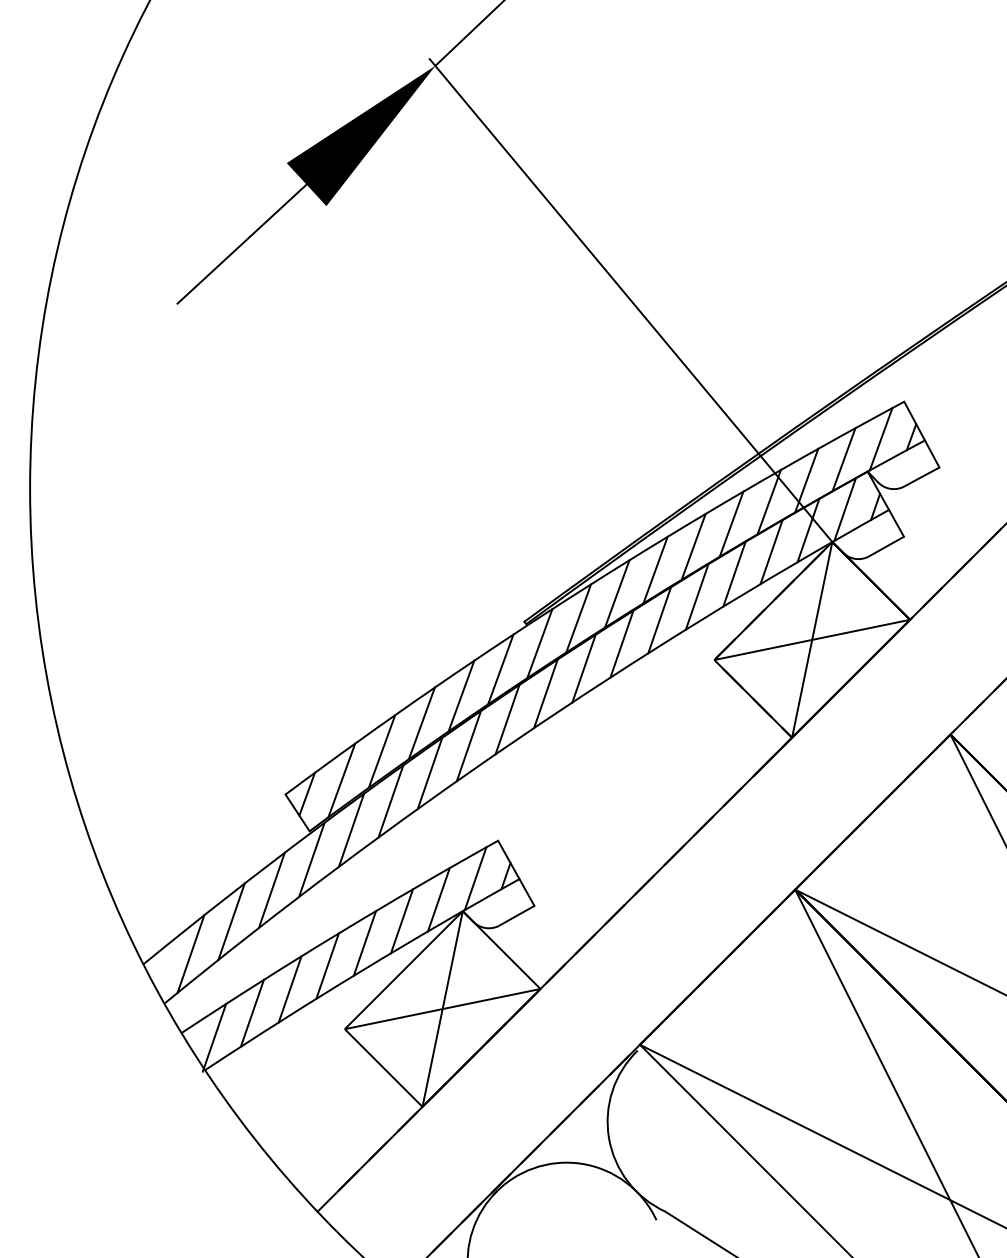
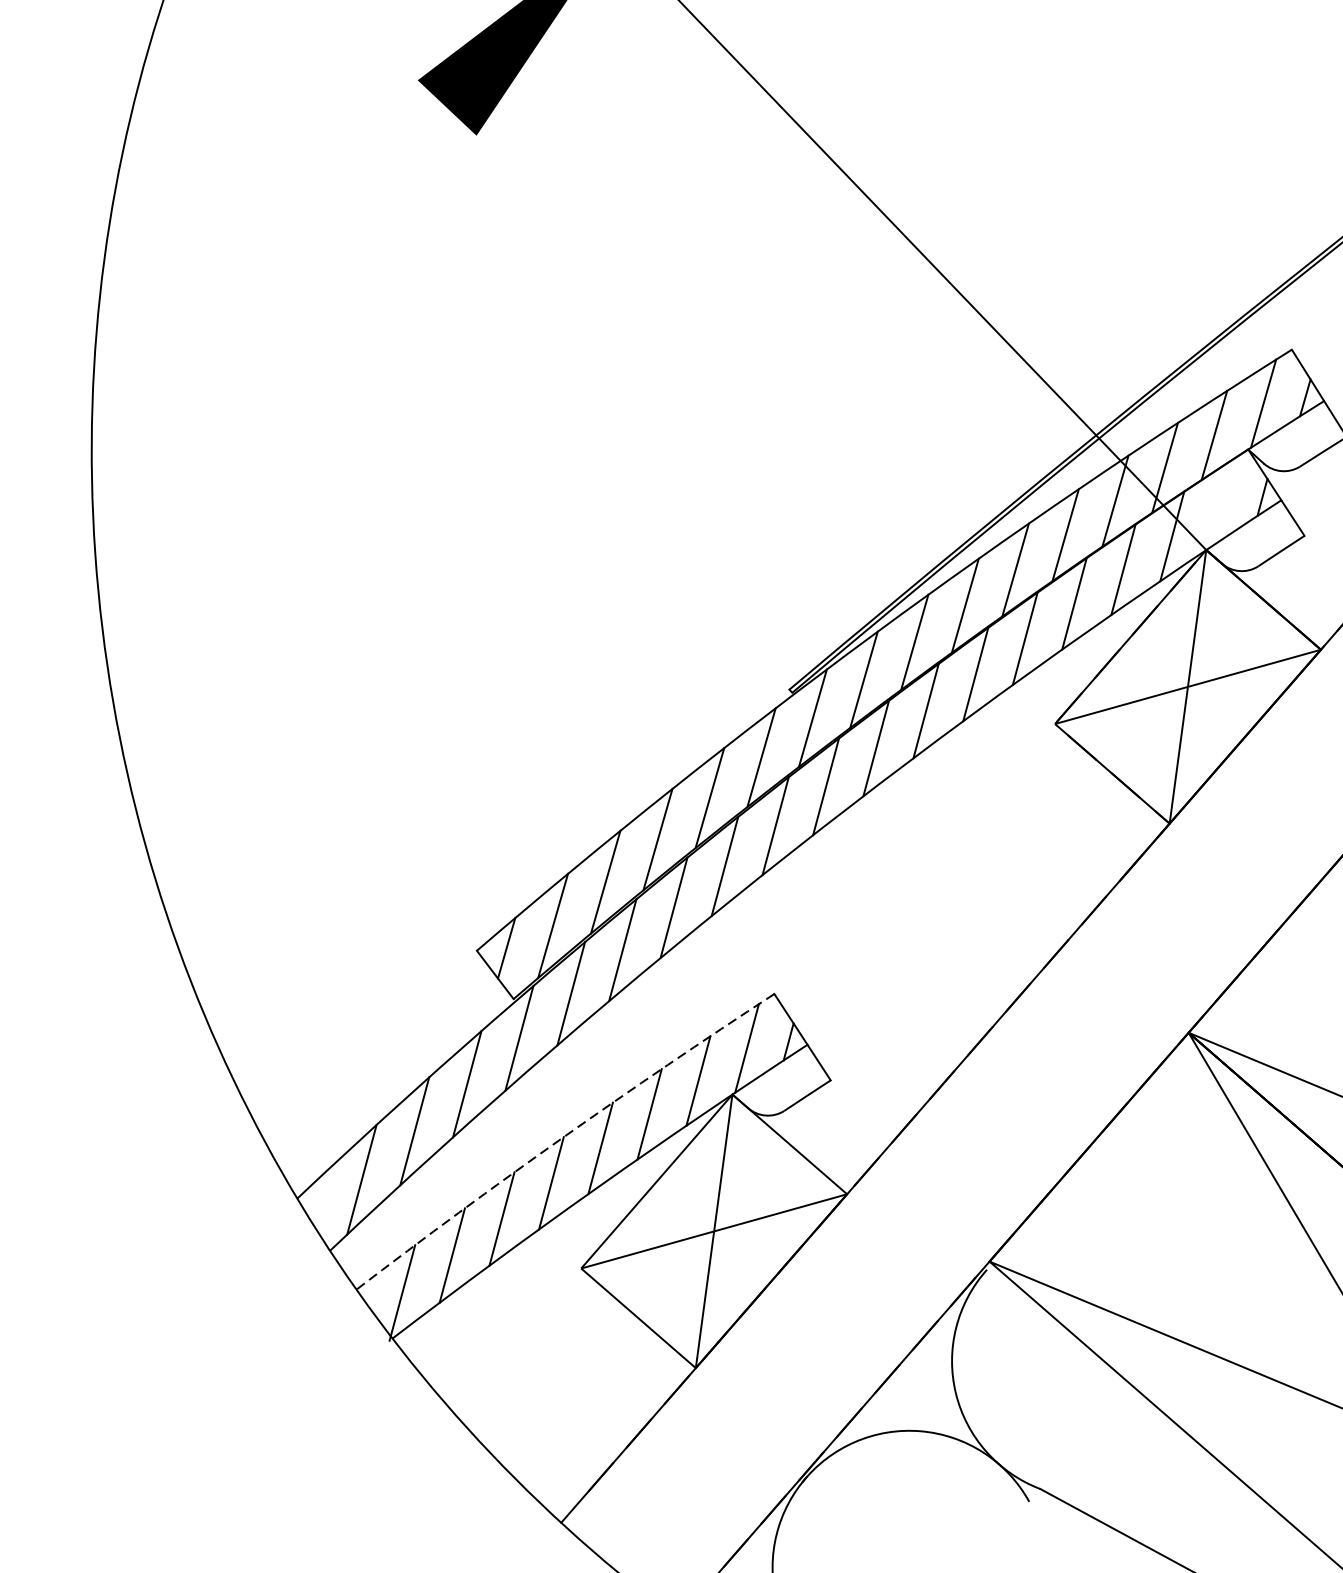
line: (241, 243) -> (363, 195), removed
line: (845, 509) -> (1221, 503), removed
arc: (338, 933) -> (563, 1137), solid -> dashed

